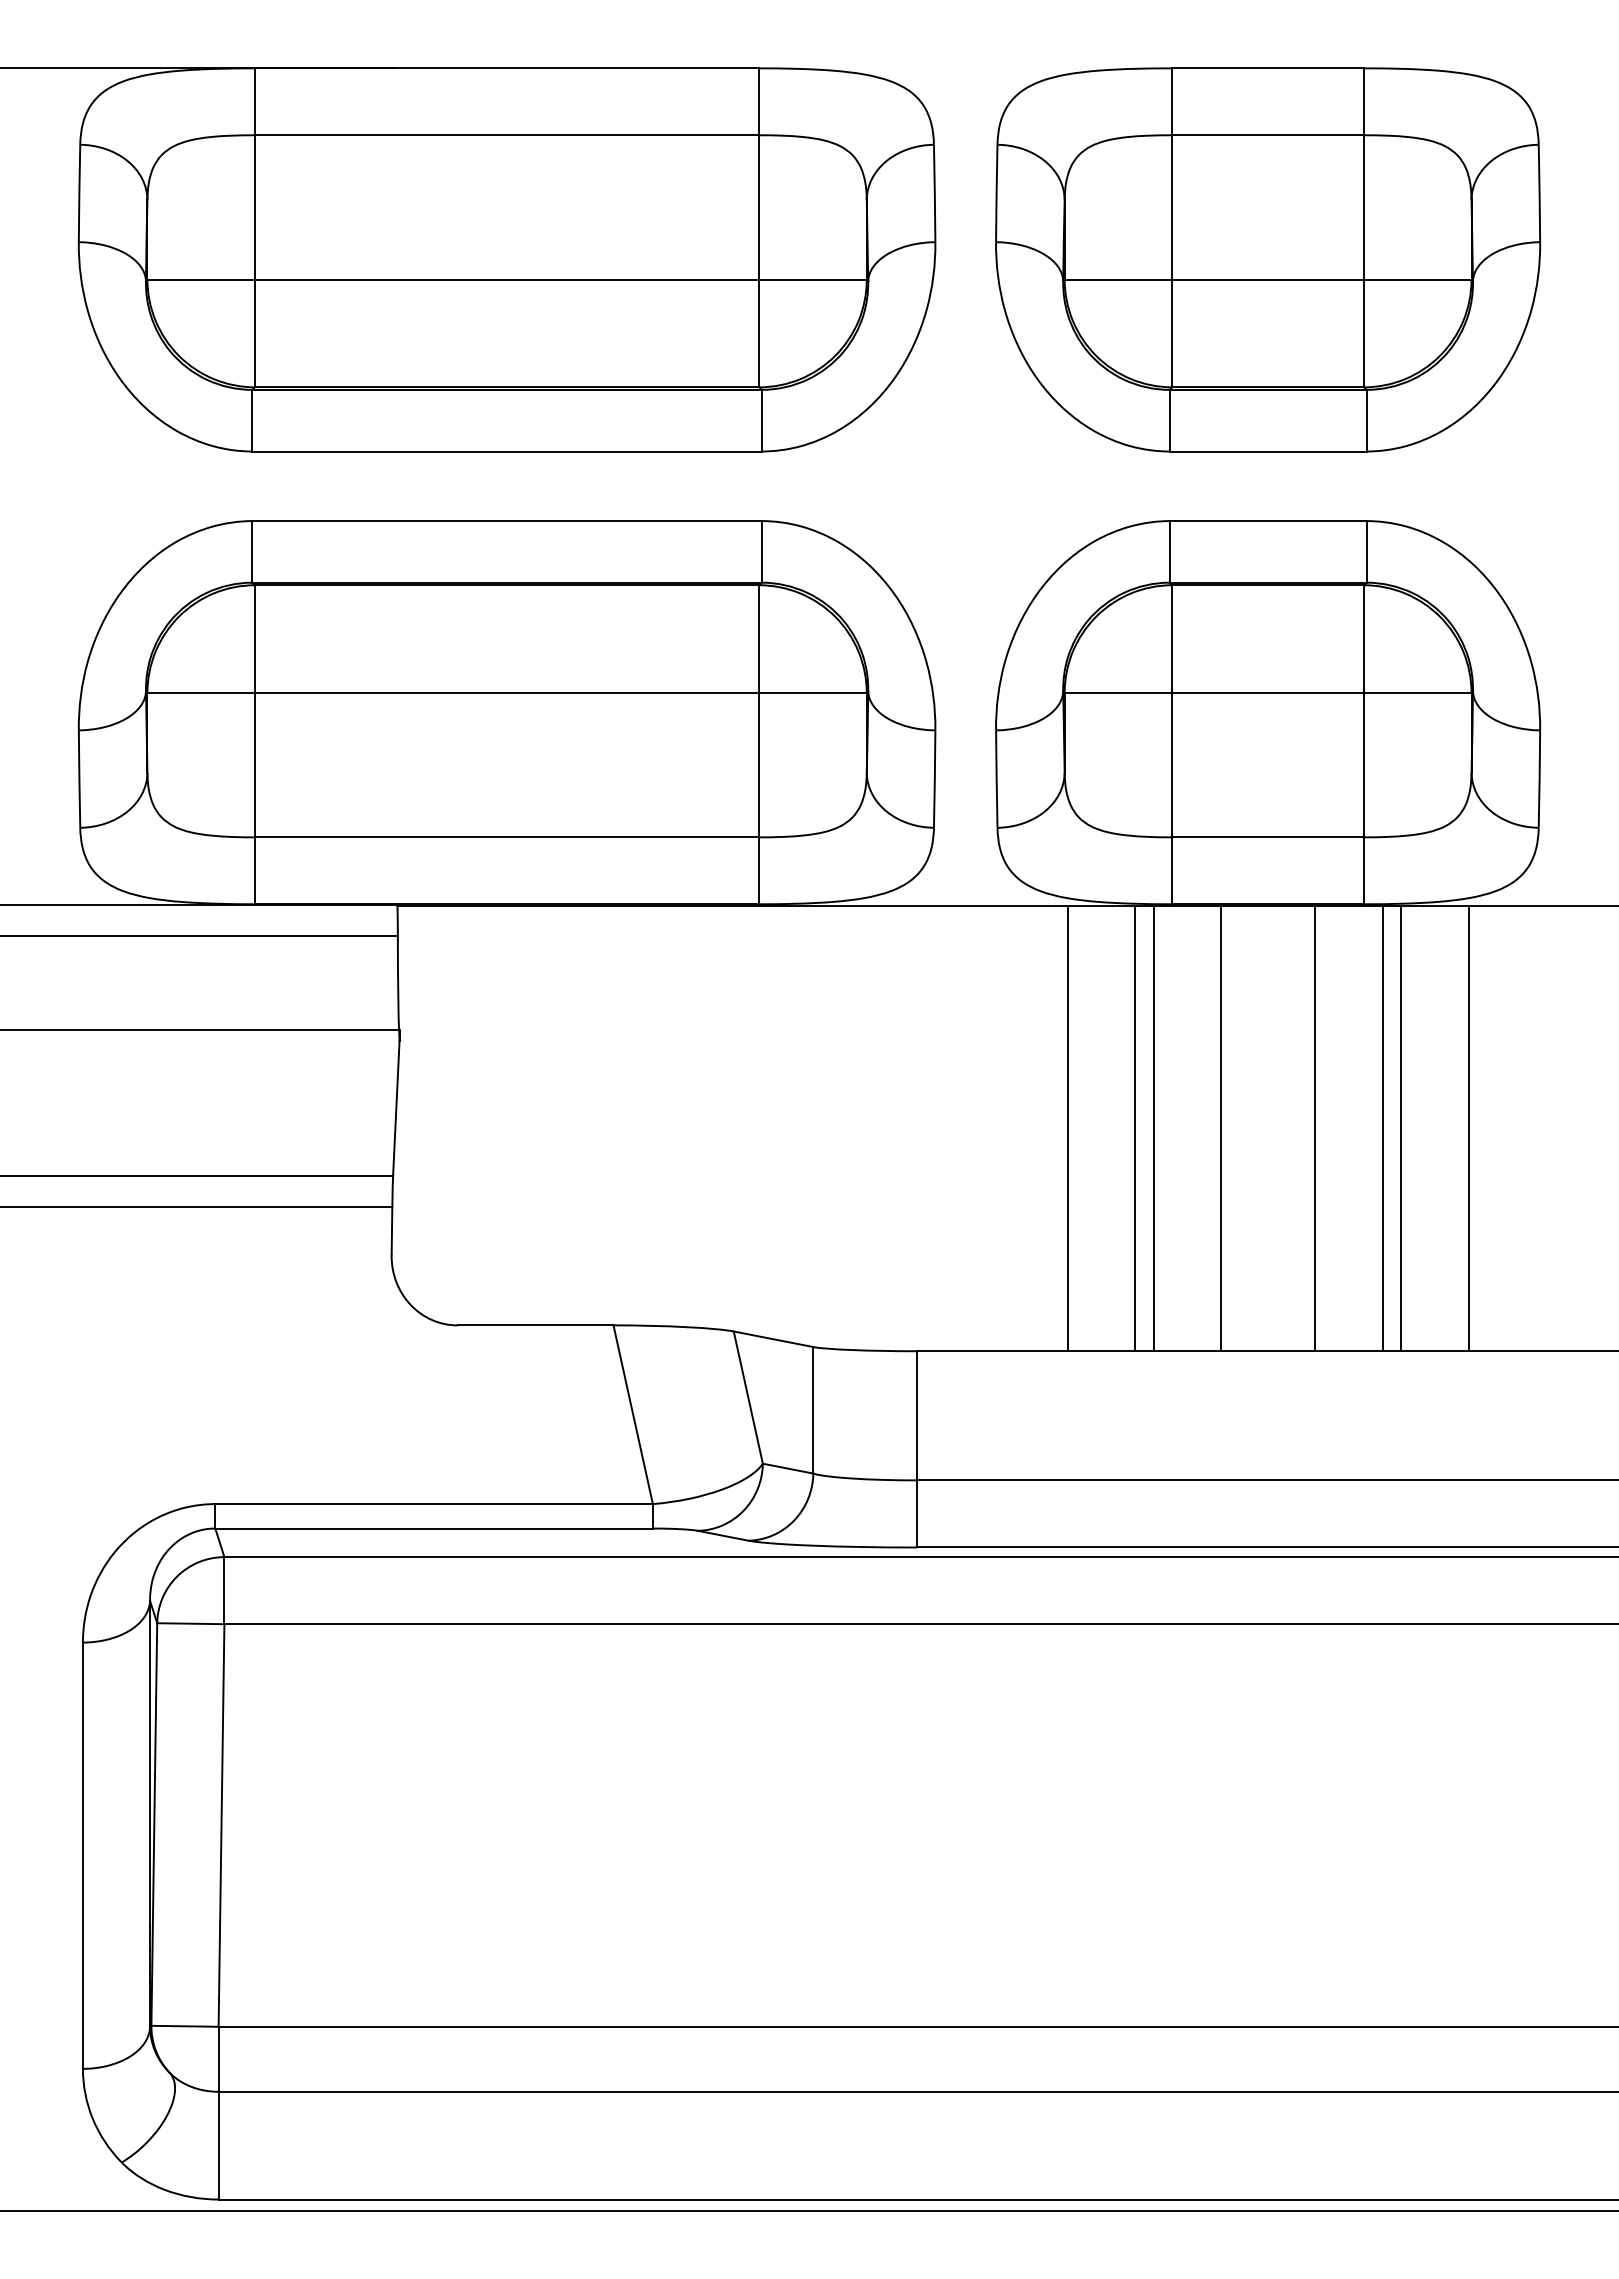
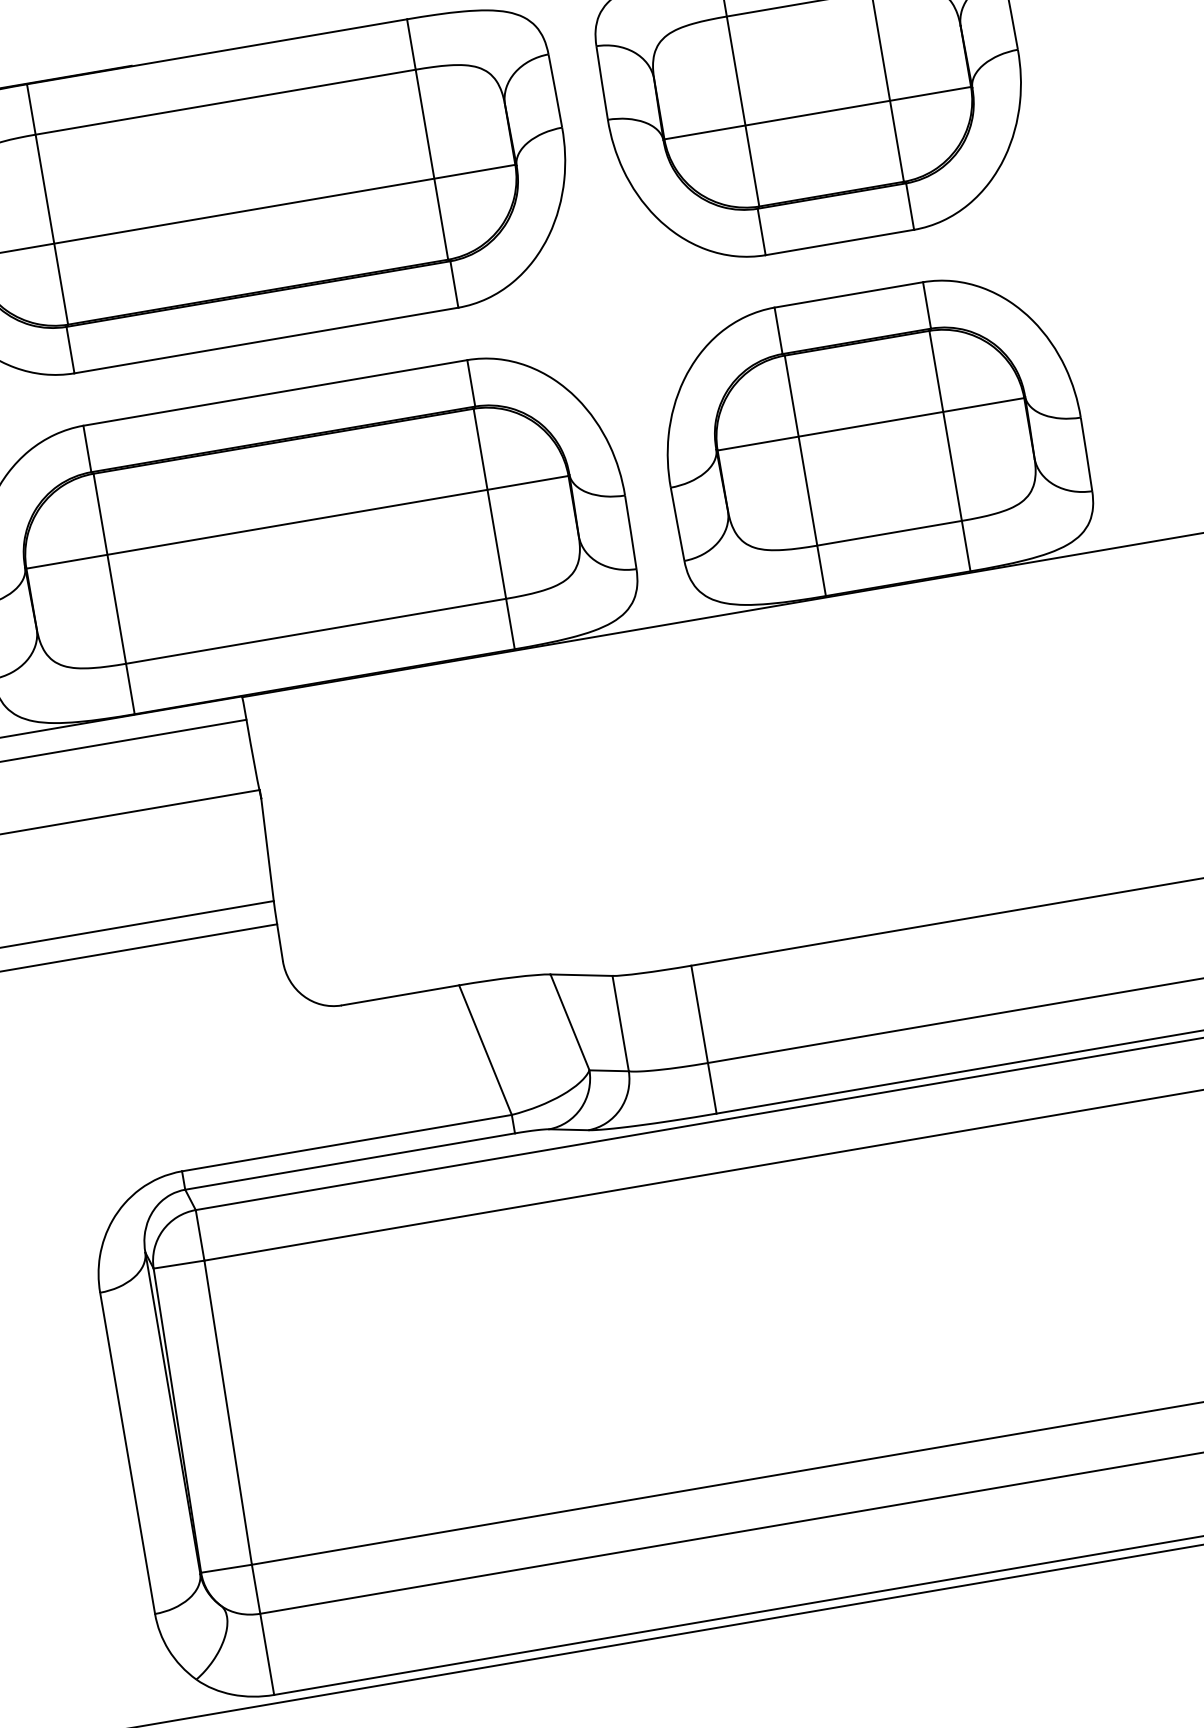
line: (1067, 1129) -> (776, 779), removed
line: (1134, 1129) -> (826, 770), removed
line: (1153, 1129) -> (840, 768), removed
line: (1220, 1129) -> (891, 759), removed
line: (1315, 1129) -> (962, 747), removed
line: (1382, 1129) -> (1013, 738), removed
line: (1401, 1129) -> (1027, 736), removed
line: (1468, 1129) -> (1078, 727), removed

